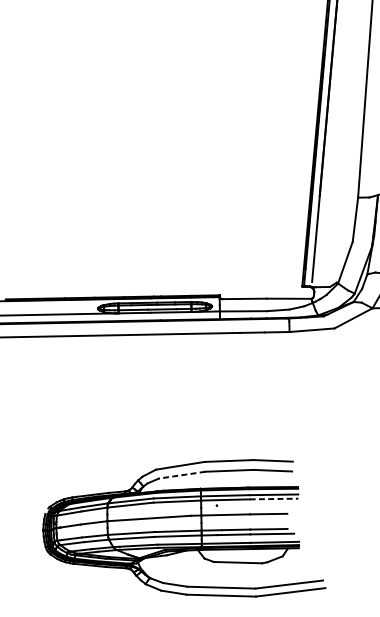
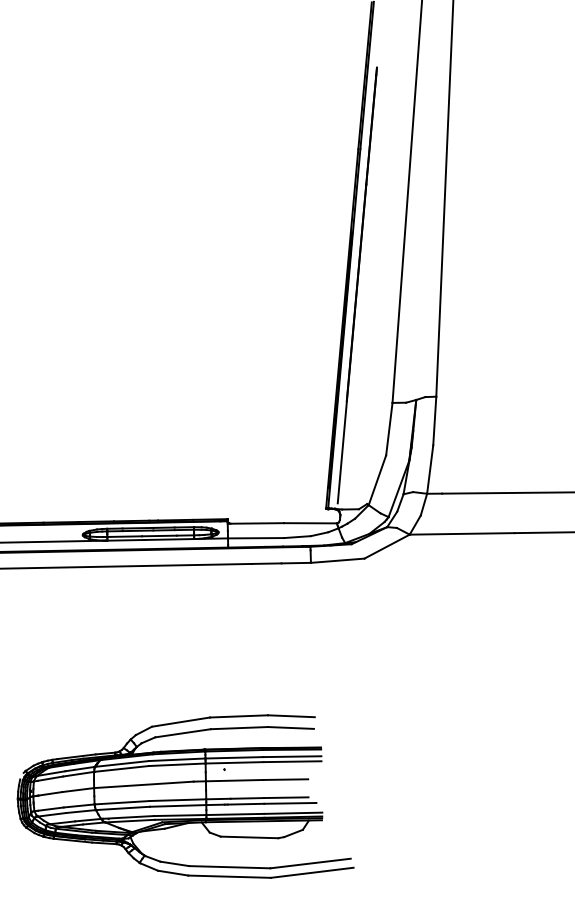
line: (181, 475) -> (182, 733), dashed -> solid
line: (274, 498) -> (292, 761), dashed -> solid

